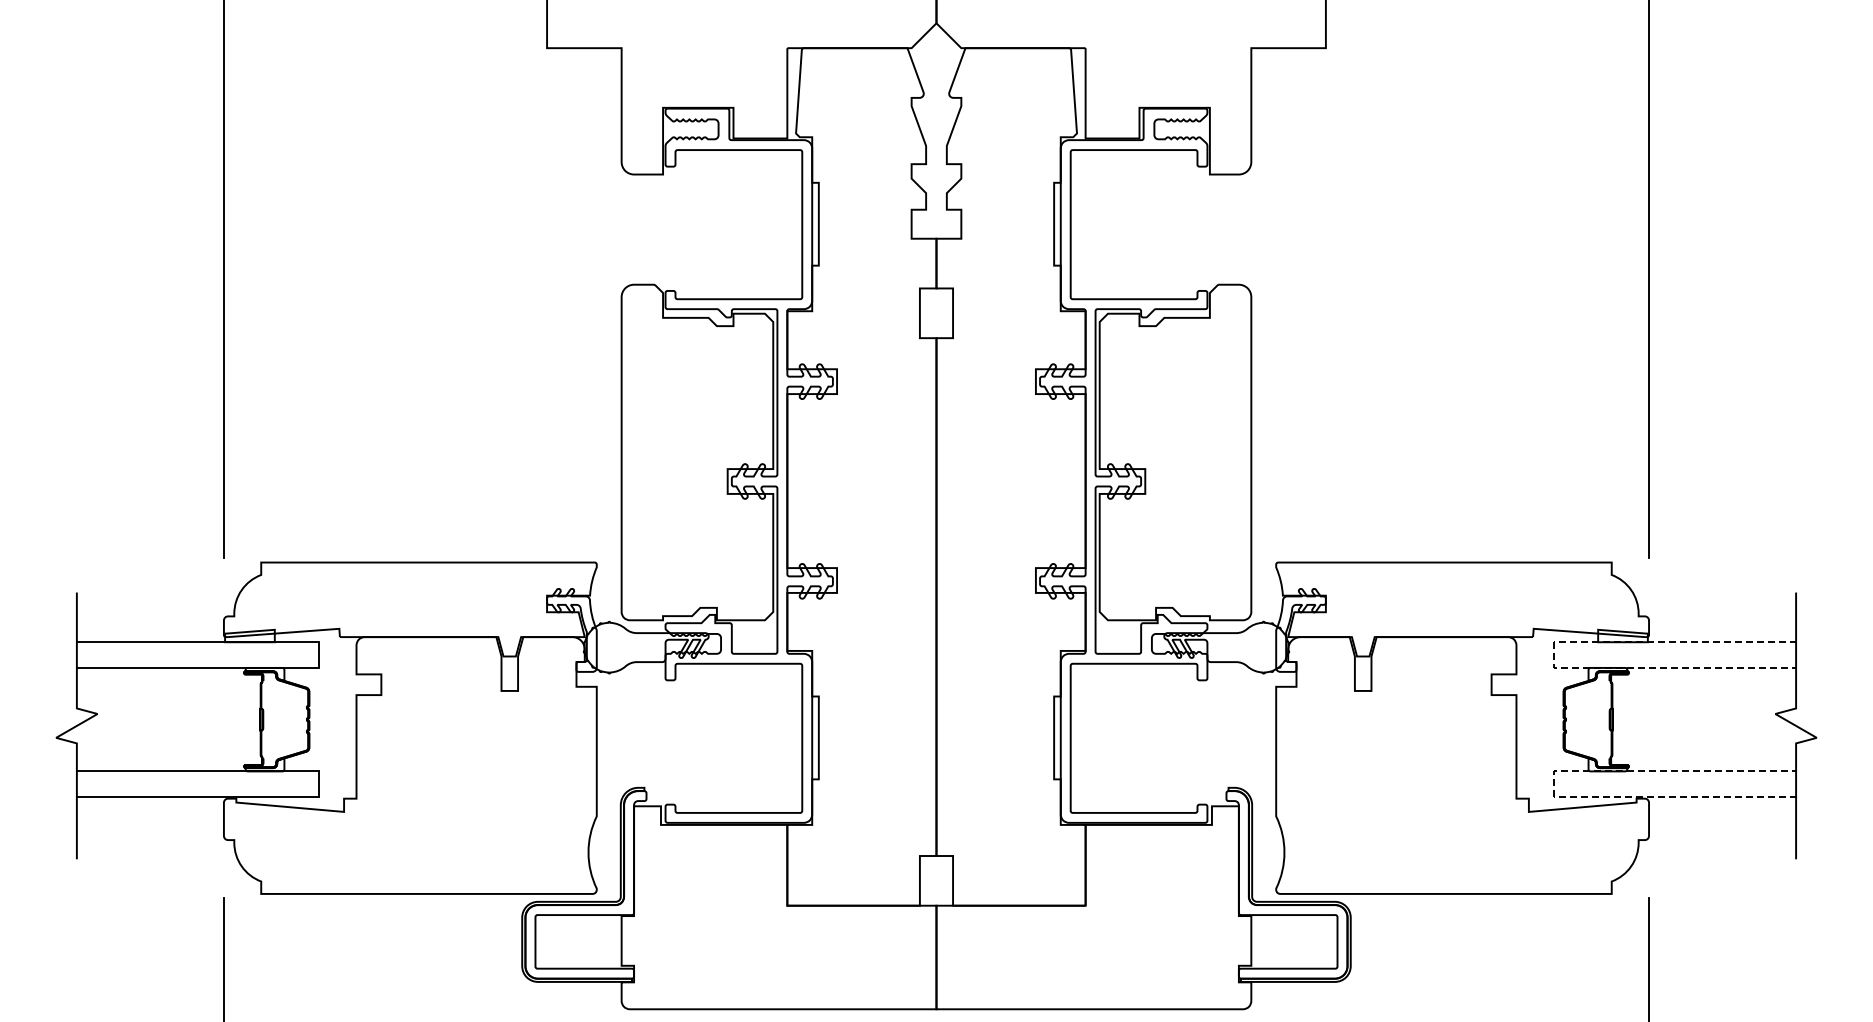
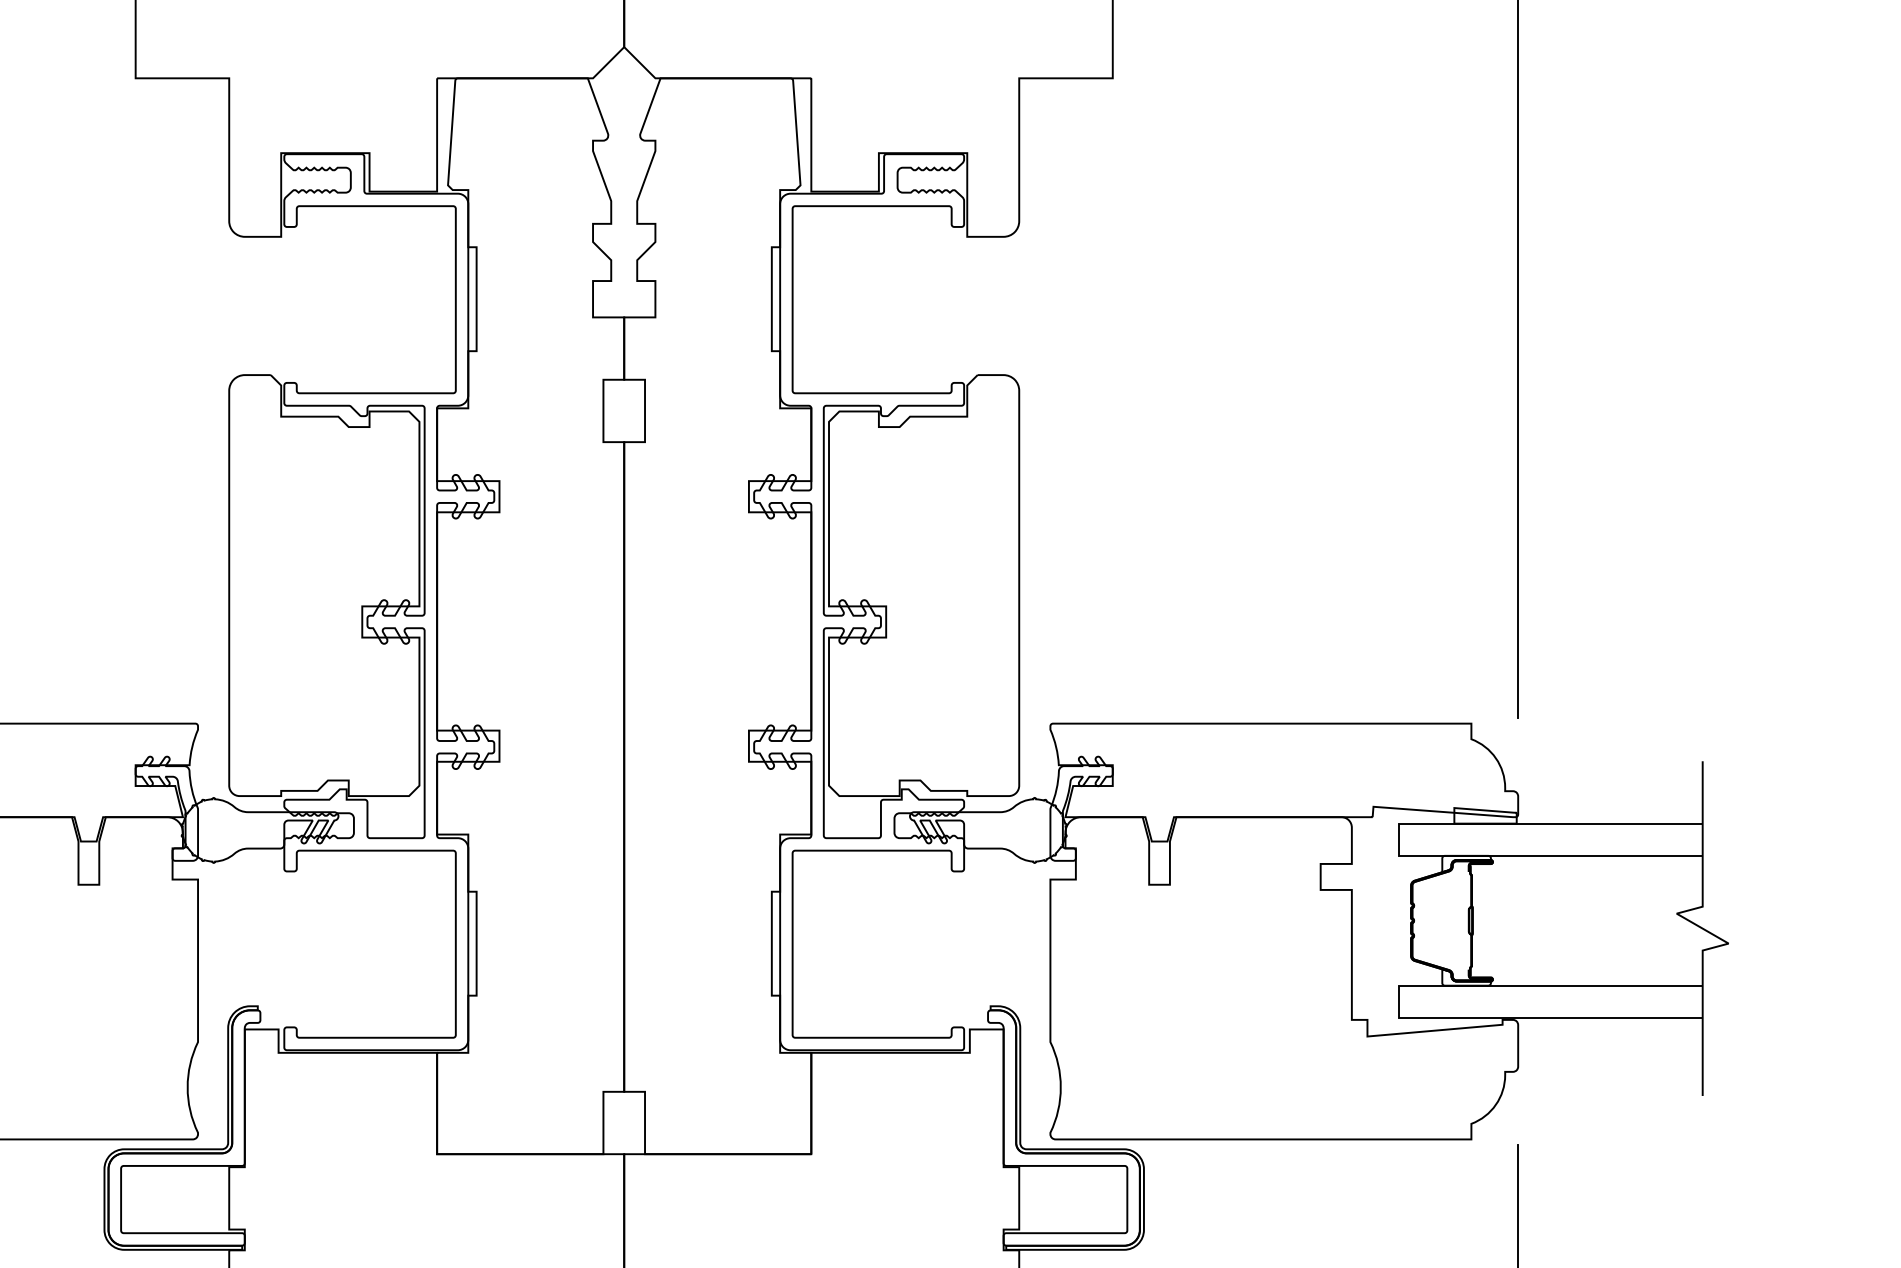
line: (1554, 655) -> (1399, 840), dashed -> solid
line: (1554, 784) -> (1399, 1002), dashed -> solid

